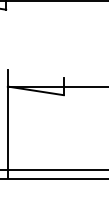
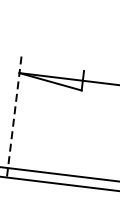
line: (7, 123) -> (14, 114), solid -> dashed

